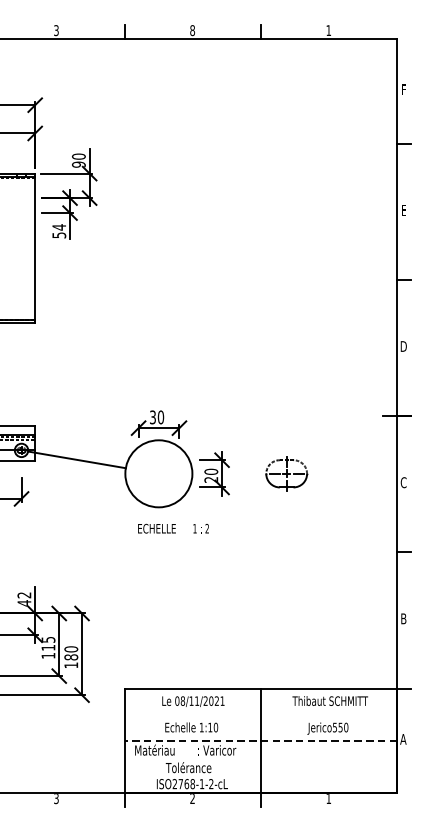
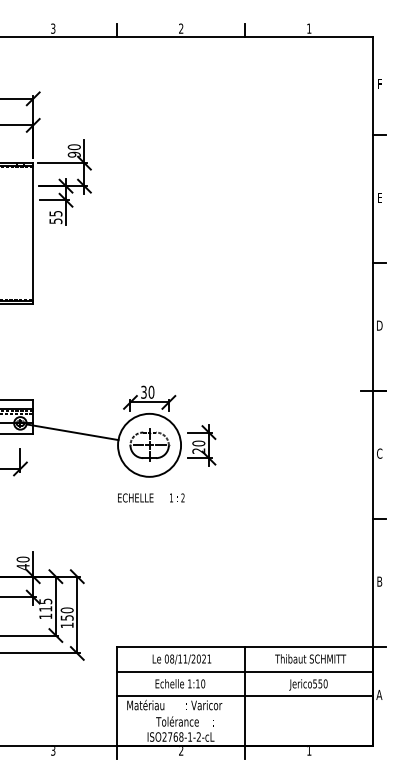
text: (192, 30) -> (181, 28), 8 -> 2
text: (58, 227) -> (55, 213), 54 -> 55
part: (286, 472) -> (149, 444), moved
text: (173, 528) -> (151, 497), moved
text: (23, 595) -> (22, 559), 42 -> 40
text: (70, 656) -> (66, 617), 180 -> 150
line: (260, 714) -> (245, 671), added
line: (259, 740) -> (244, 696), dashed -> solid

